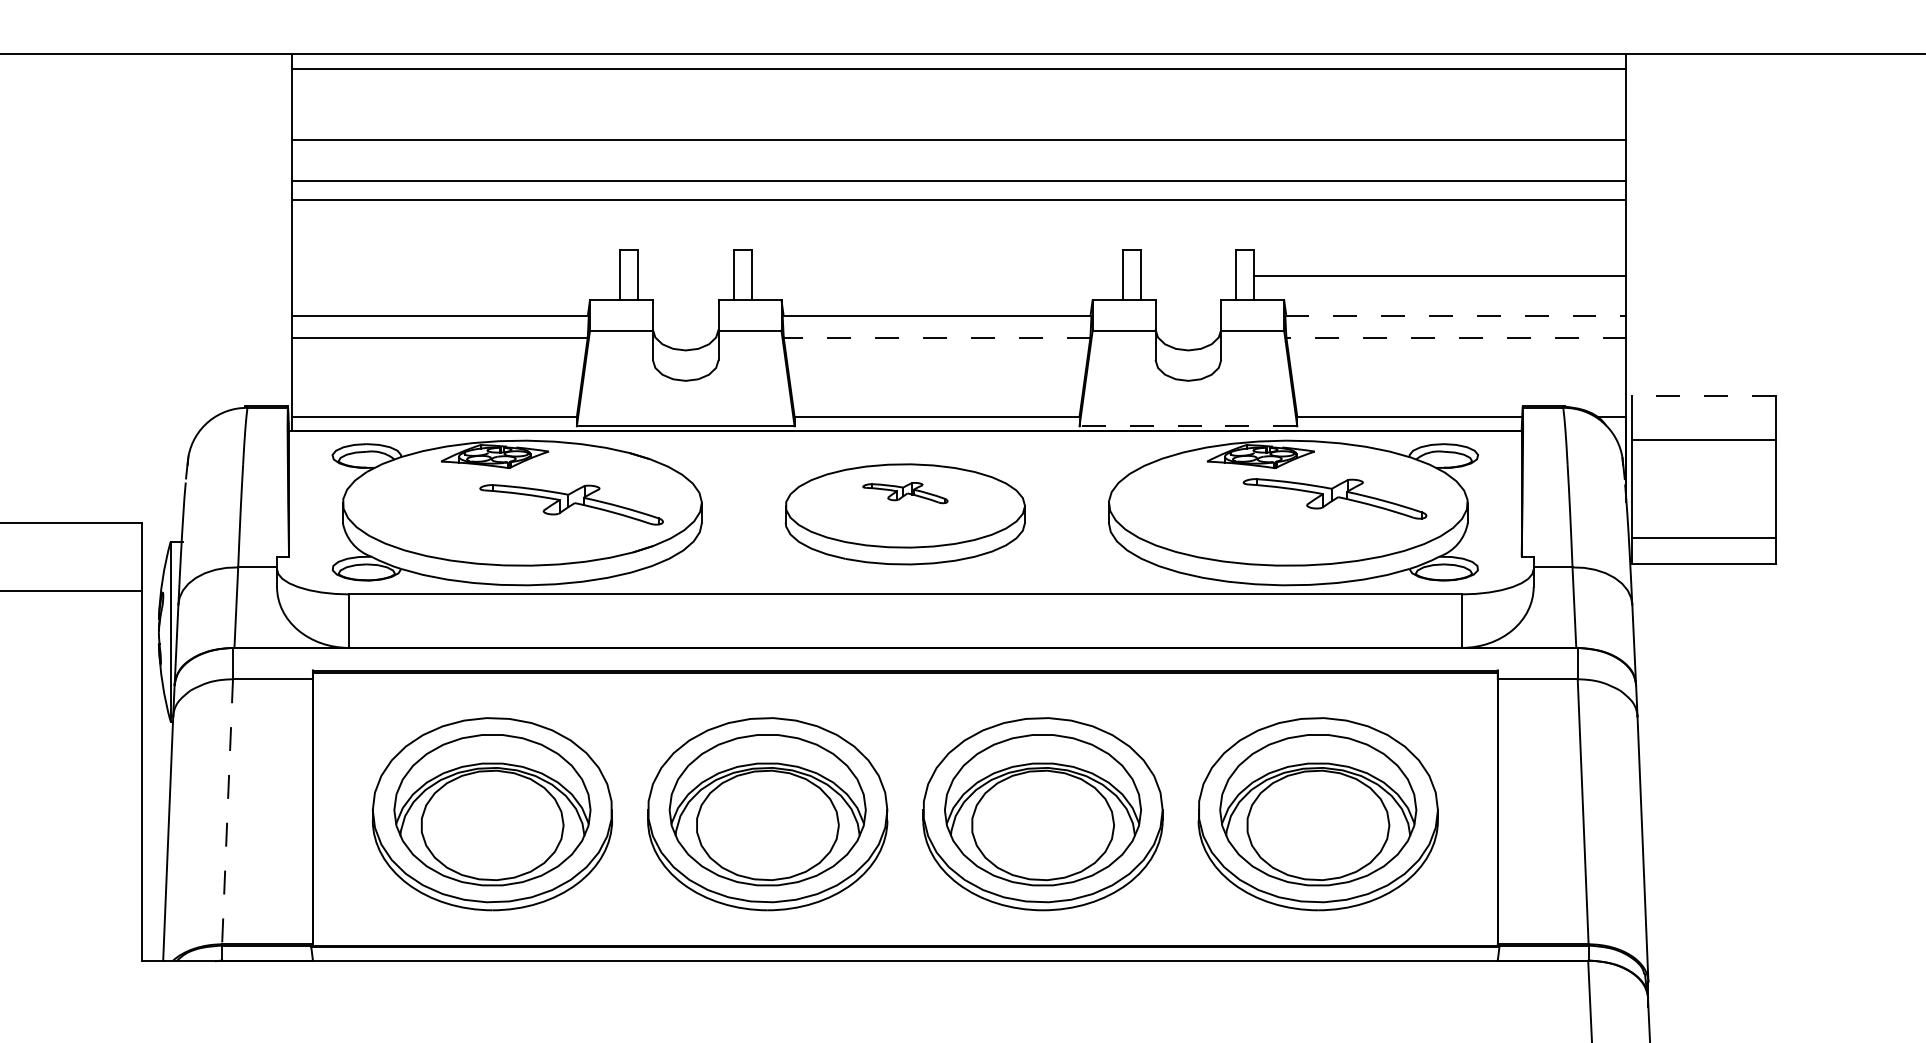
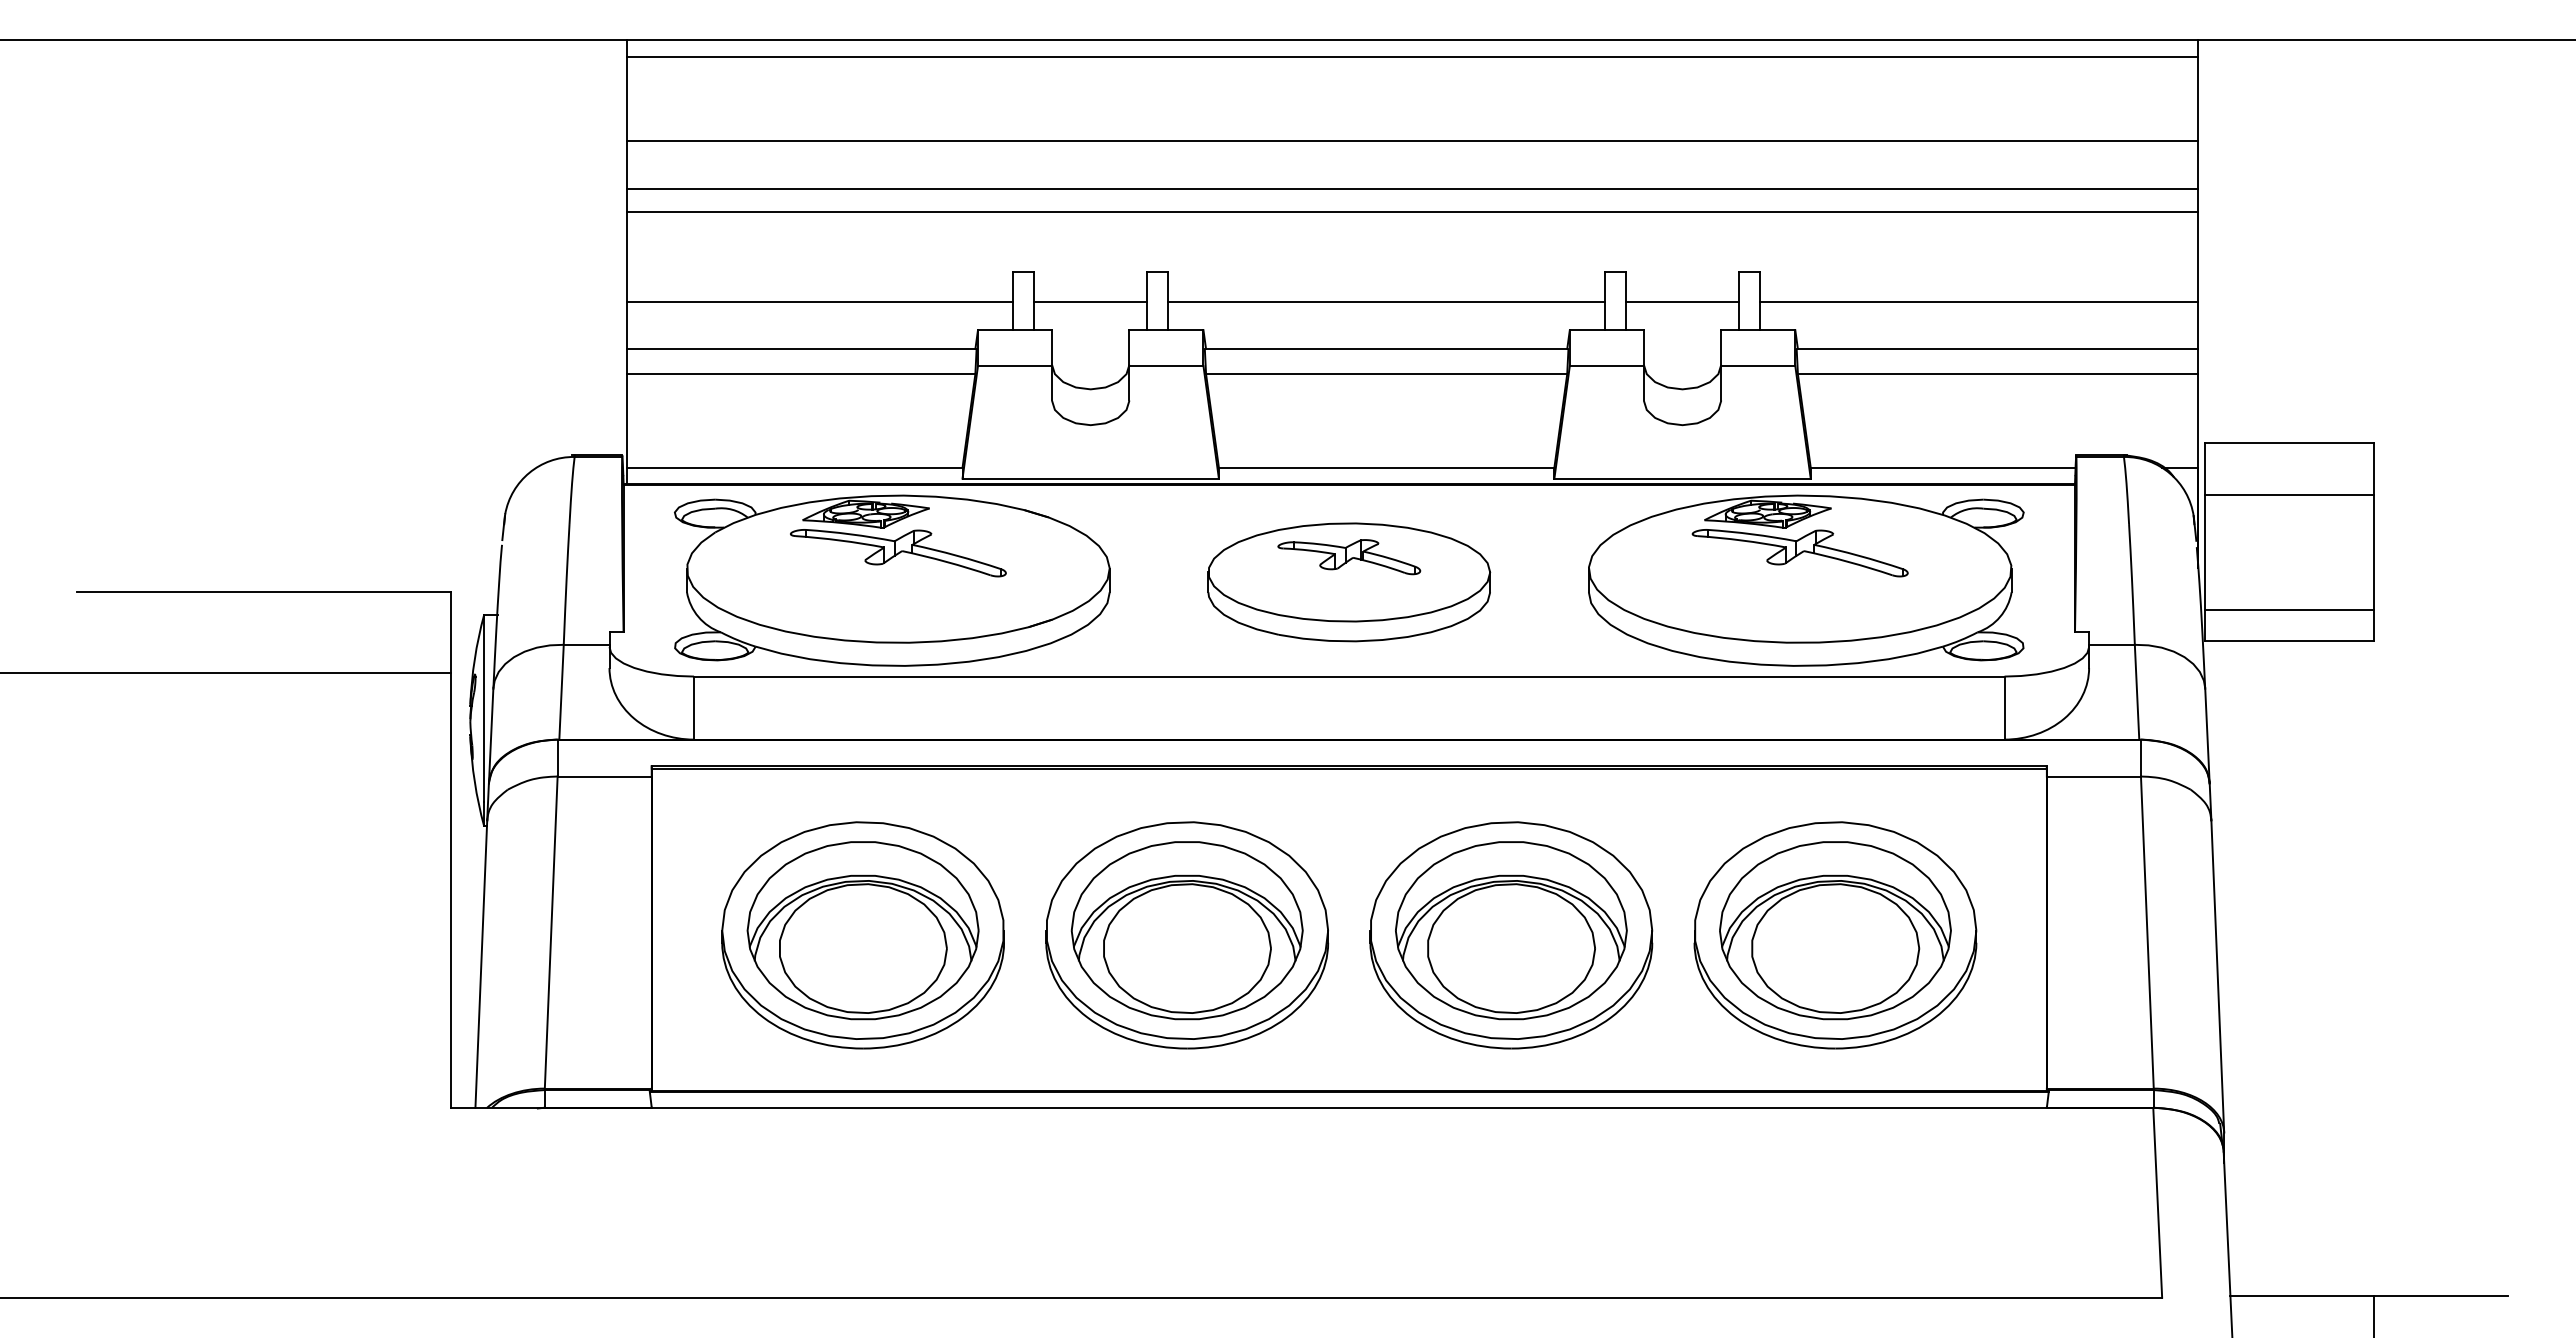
line: (456, 275) -> (820, 301), added
line: (685, 275) -> (1090, 301), added
line: (936, 275) -> (1386, 301), added
line: (1188, 275) -> (1682, 301), added
line: (1455, 315) -> (1997, 348), dashed -> solid
line: (936, 337) -> (1386, 374), dashed -> solid
line: (1455, 337) -> (1997, 374), dashed -> solid
line: (1703, 396) -> (2289, 443), dashed -> solid
line: (1188, 426) -> (1682, 478), dashed -> solid
part: (905, 493) -> (1349, 557), size x1.43
part: (1334, 499) -> (1799, 553), moved
part: (571, 505) -> (898, 553), moved
line: (227, 812) -> (551, 933), dashed -> solid

